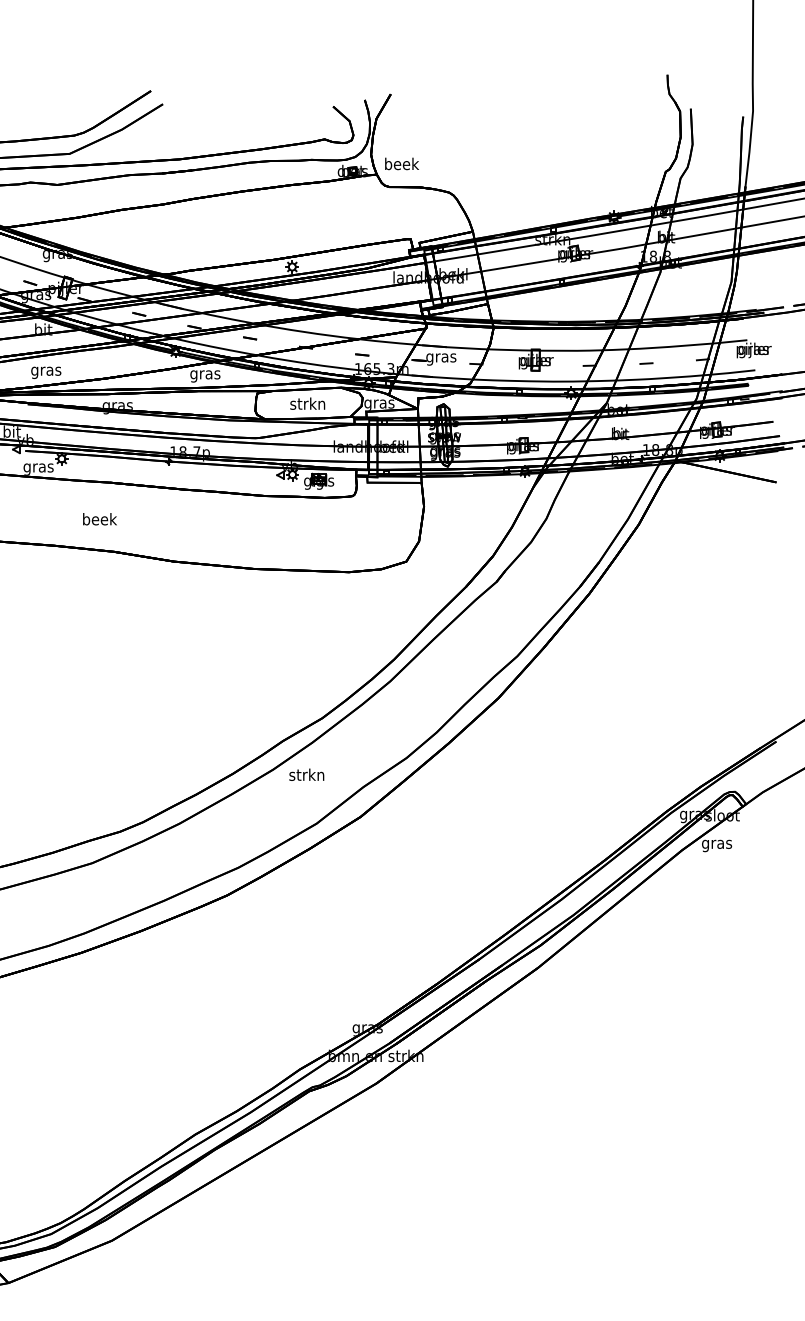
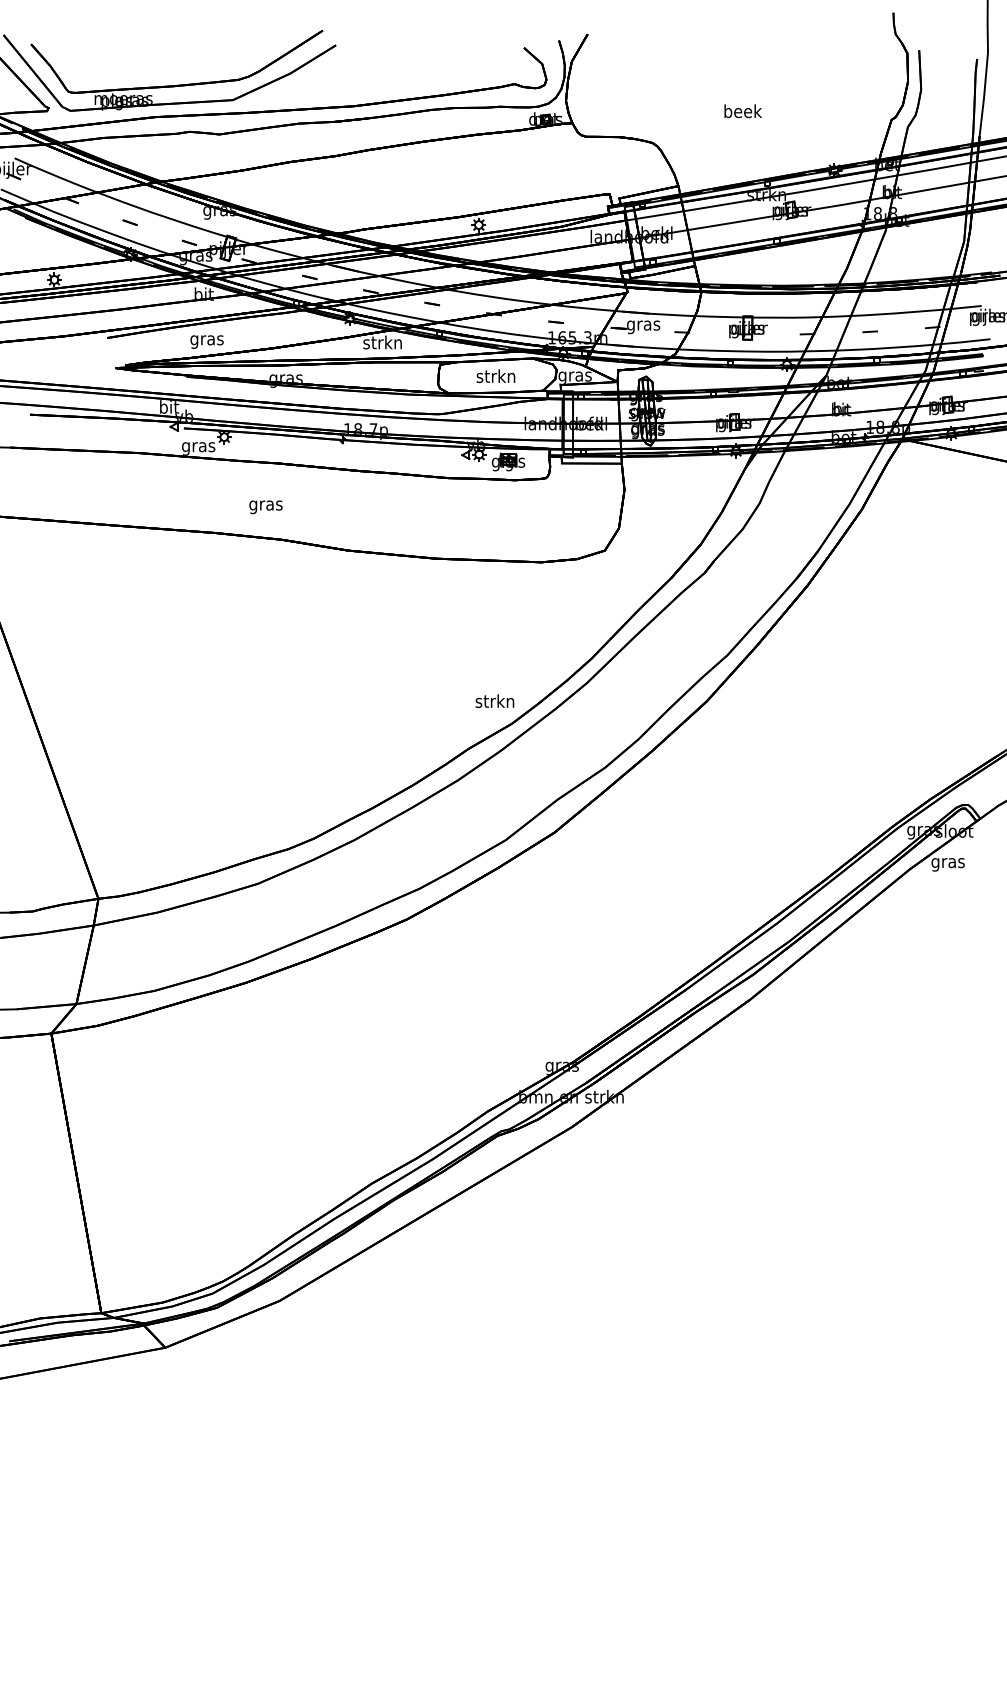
text: (401, 164) -> (742, 111), moved
text: (205, 374) -> (382, 343), gras -> strkn
text: (100, 520) -> (266, 505), beek -> gras
text: (306, 774) -> (494, 700), moved

